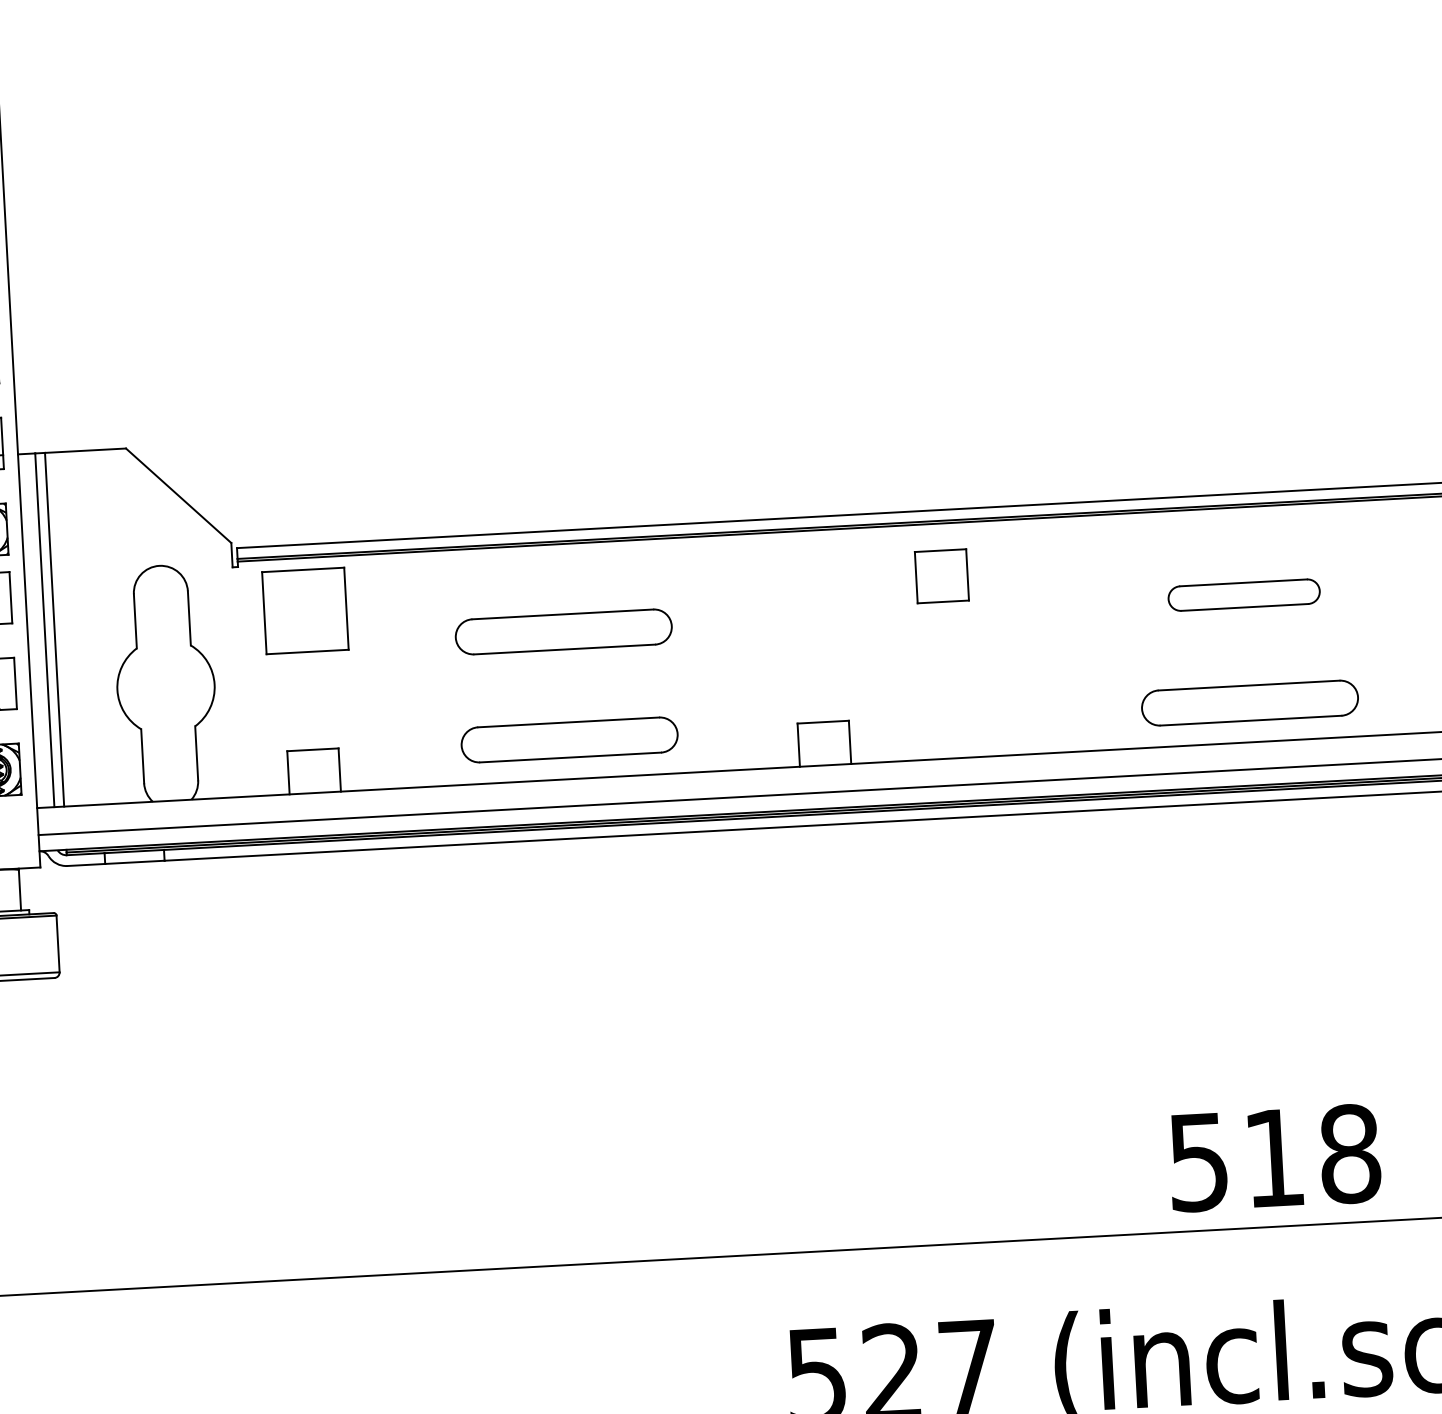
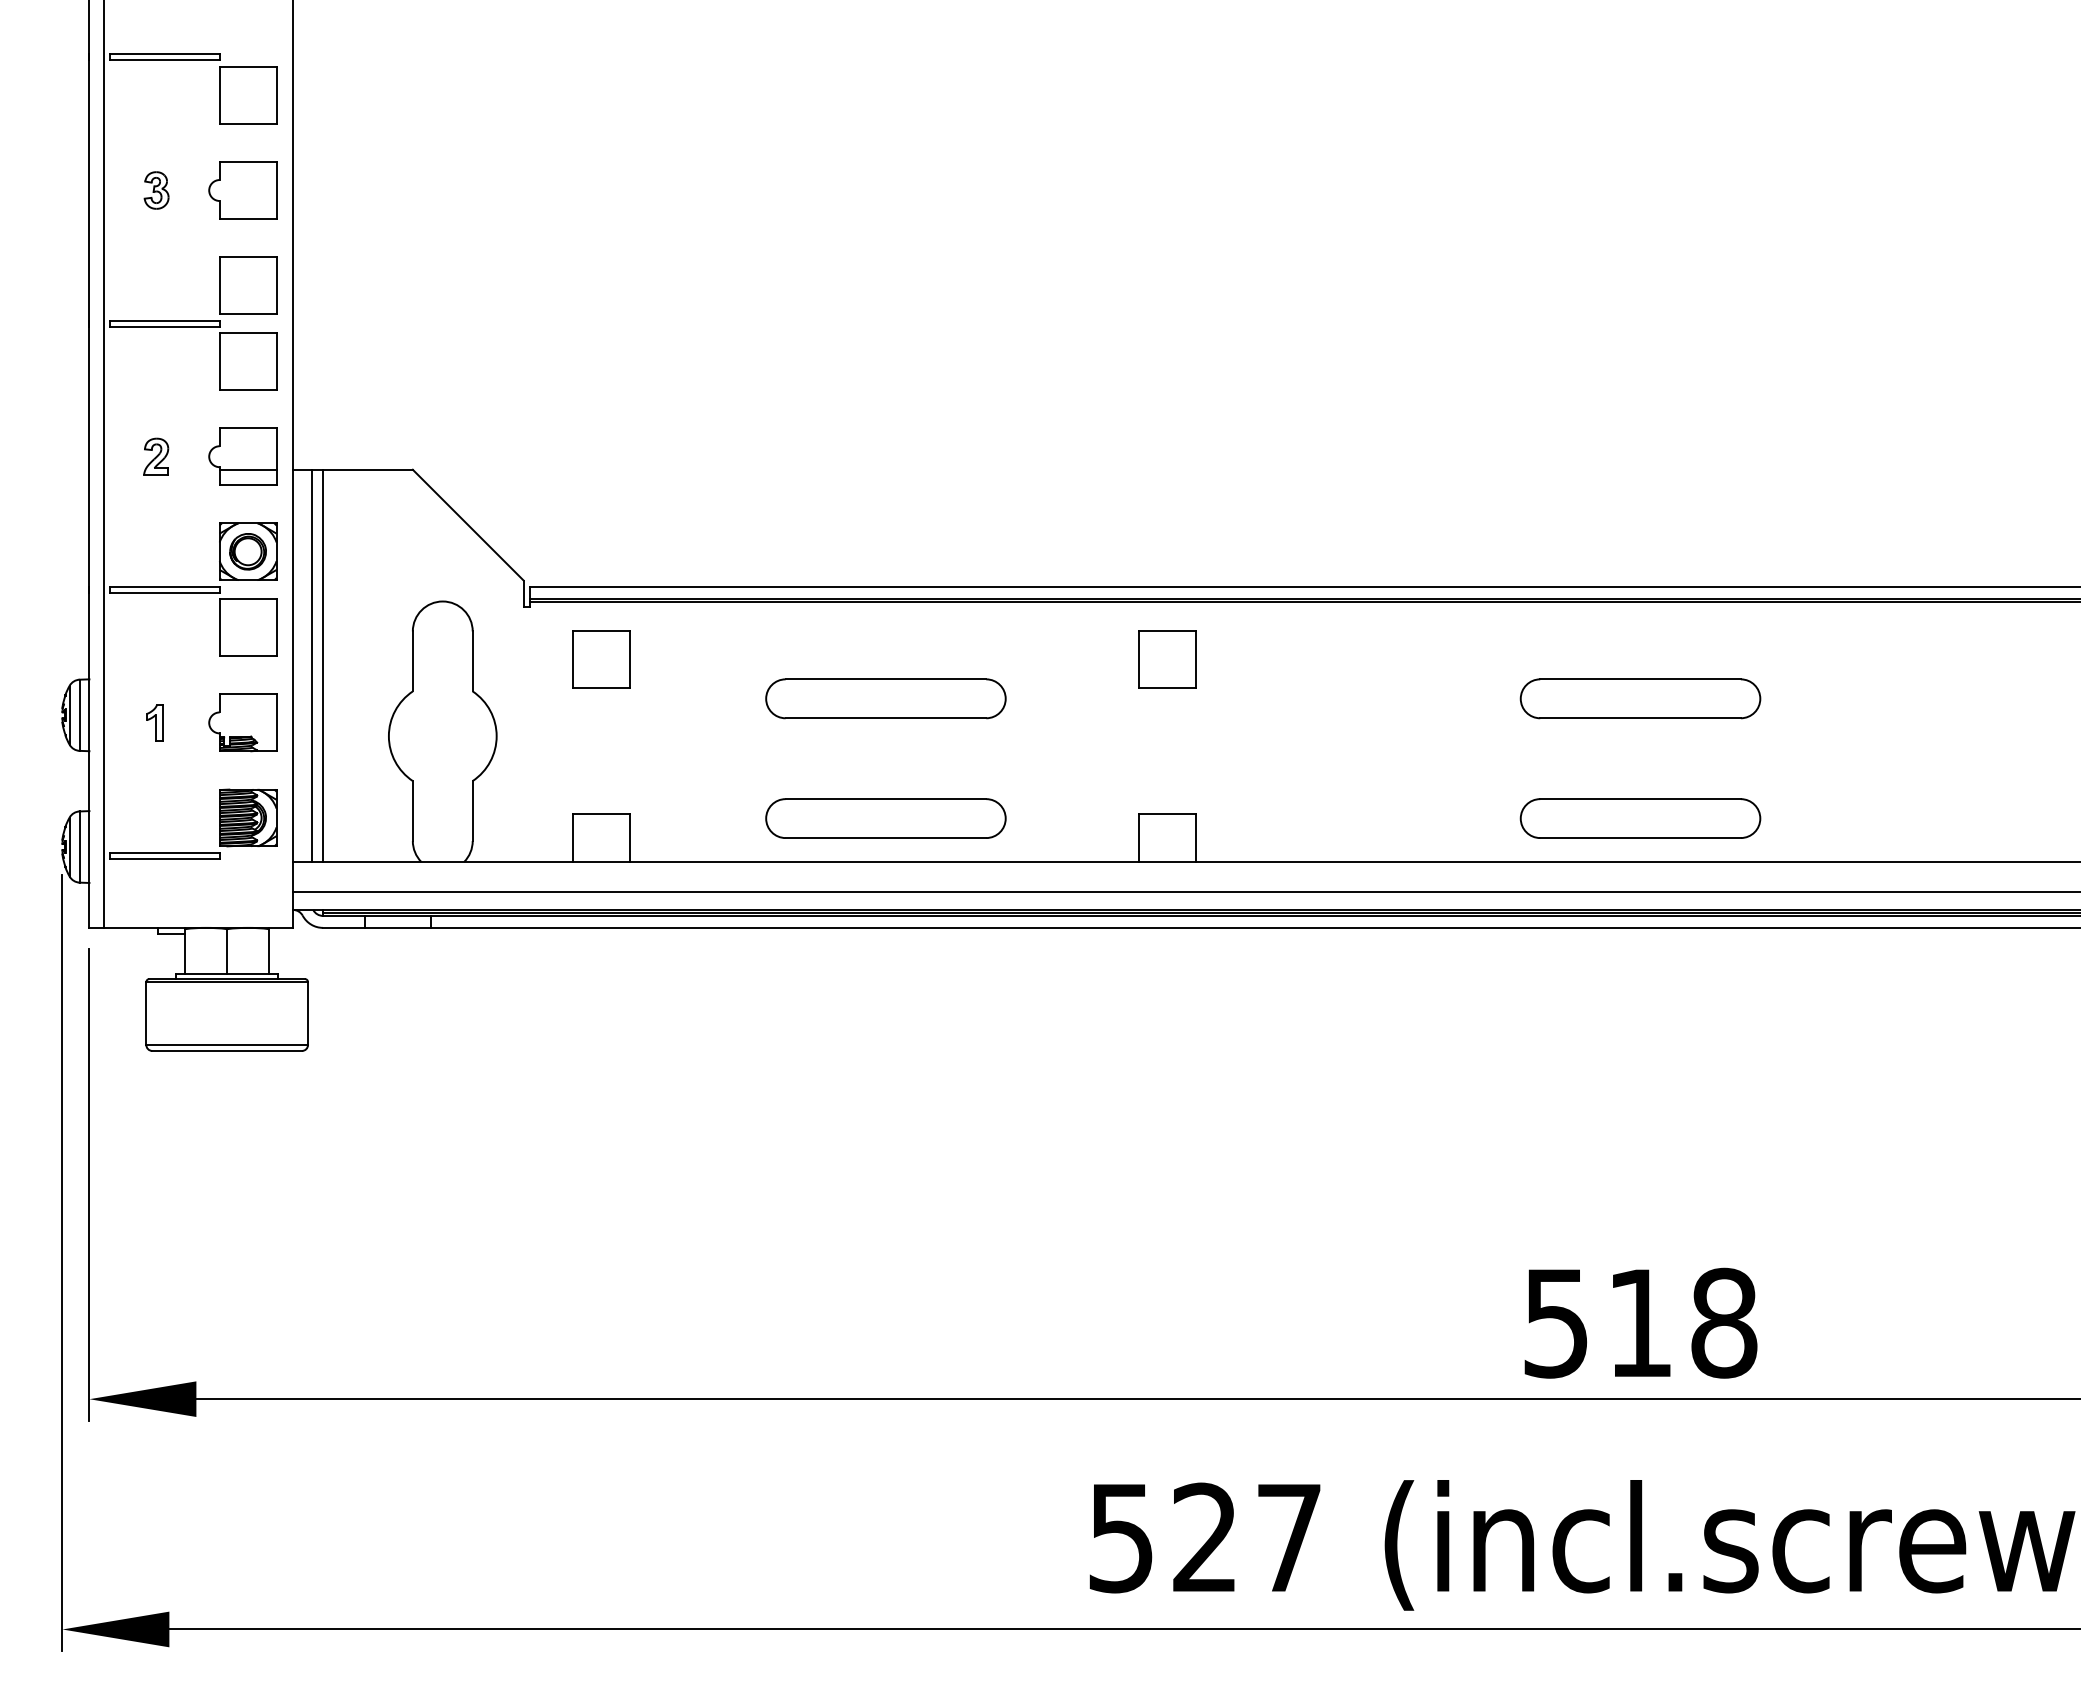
part: (941, 575) -> (1167, 659), moved
part: (1244, 594) -> (1640, 698), size x1.43
part: (305, 610) -> (601, 659), size x0.62

